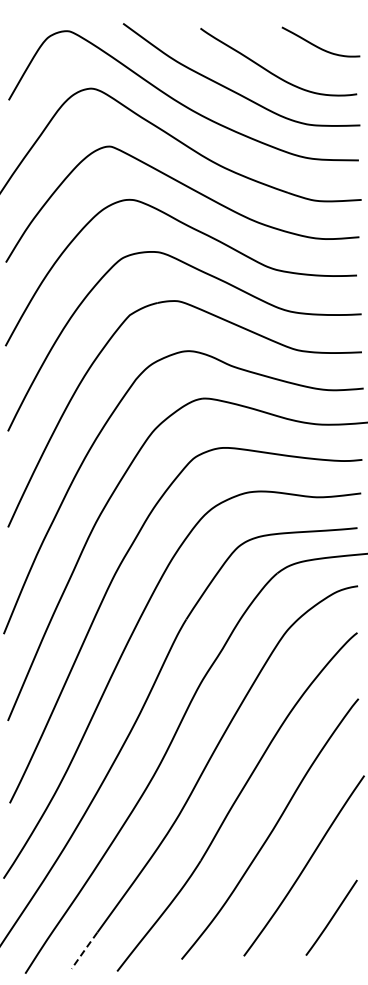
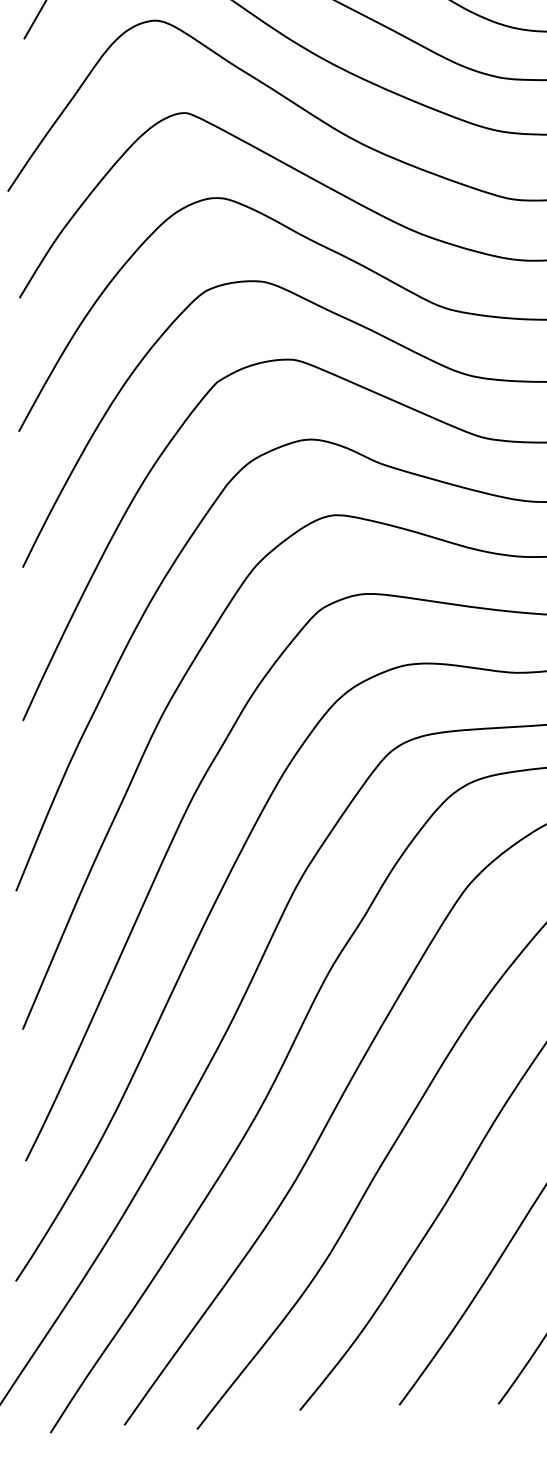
line: (84, 950) -> (144, 1396), dashed -> solid

